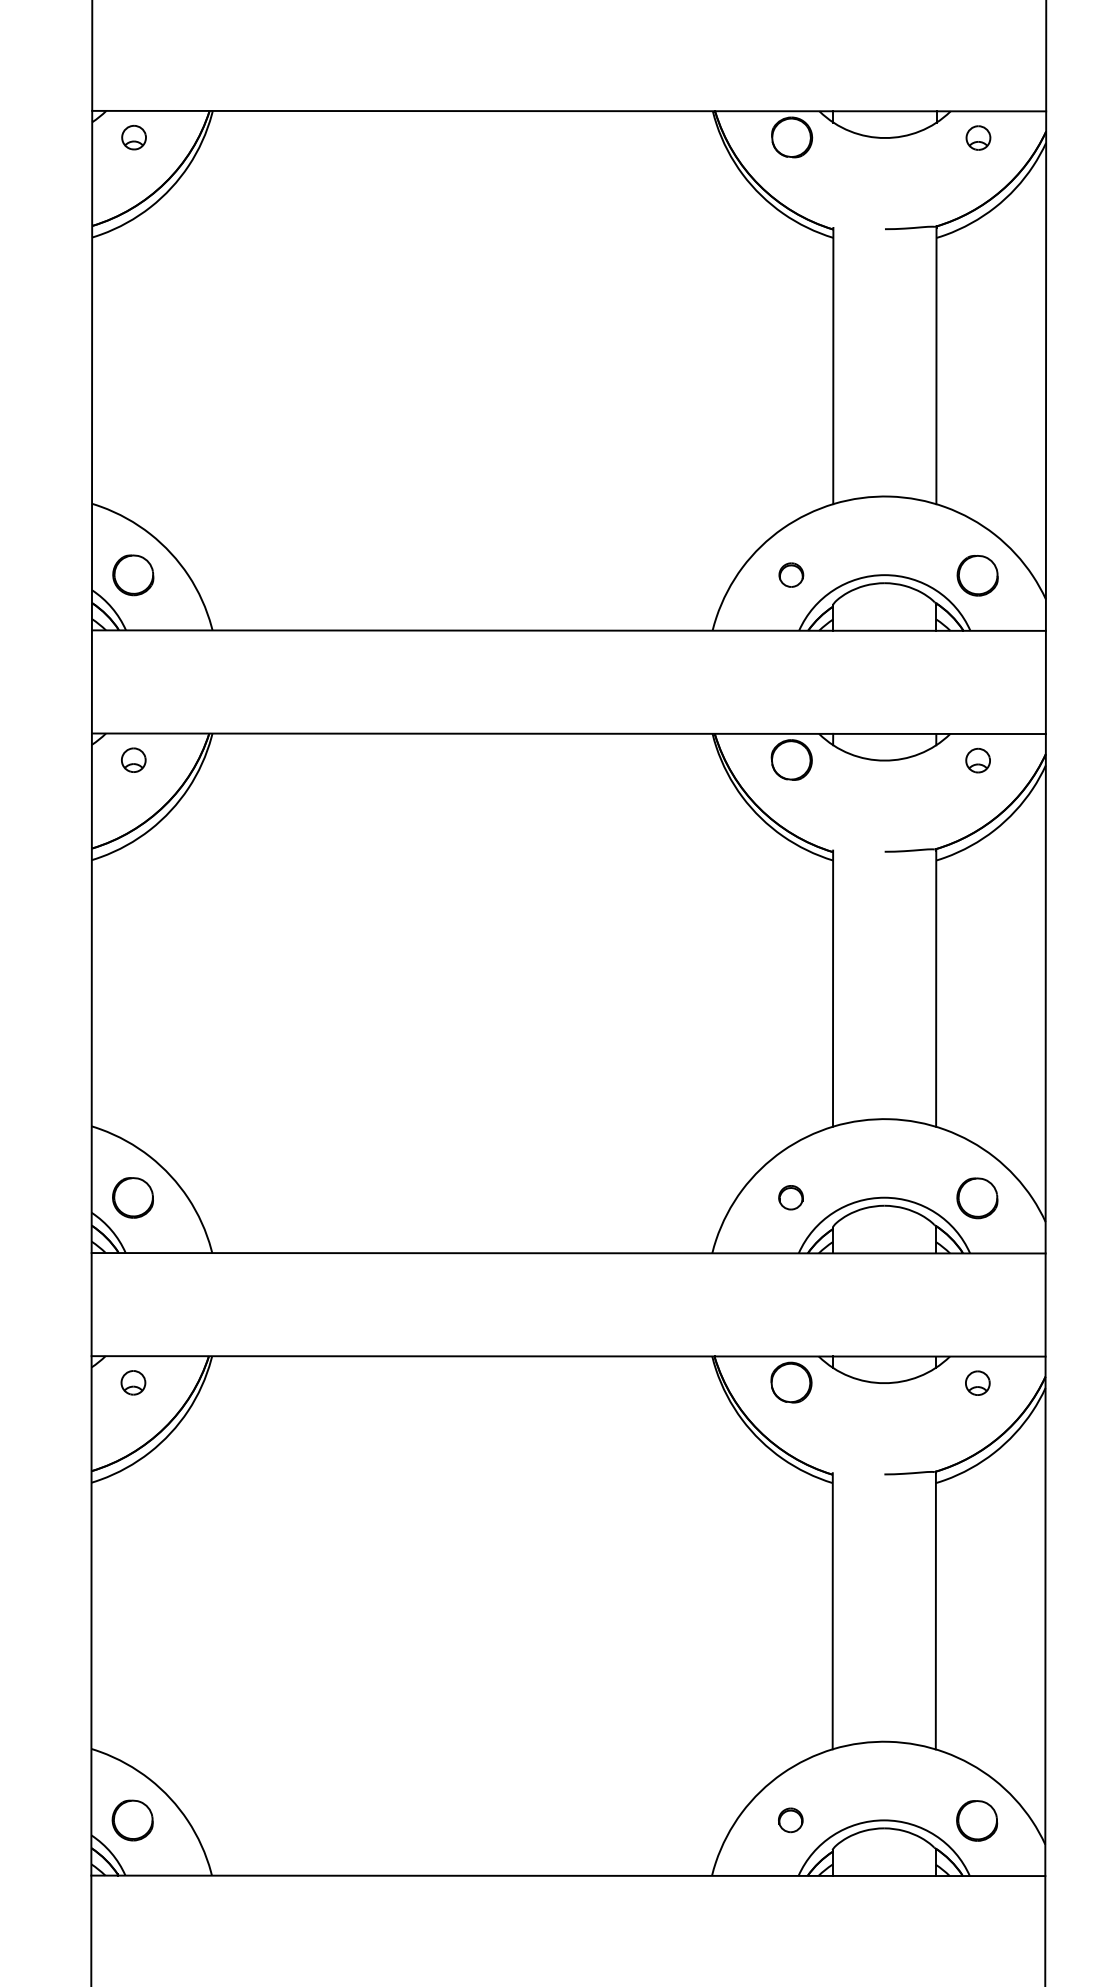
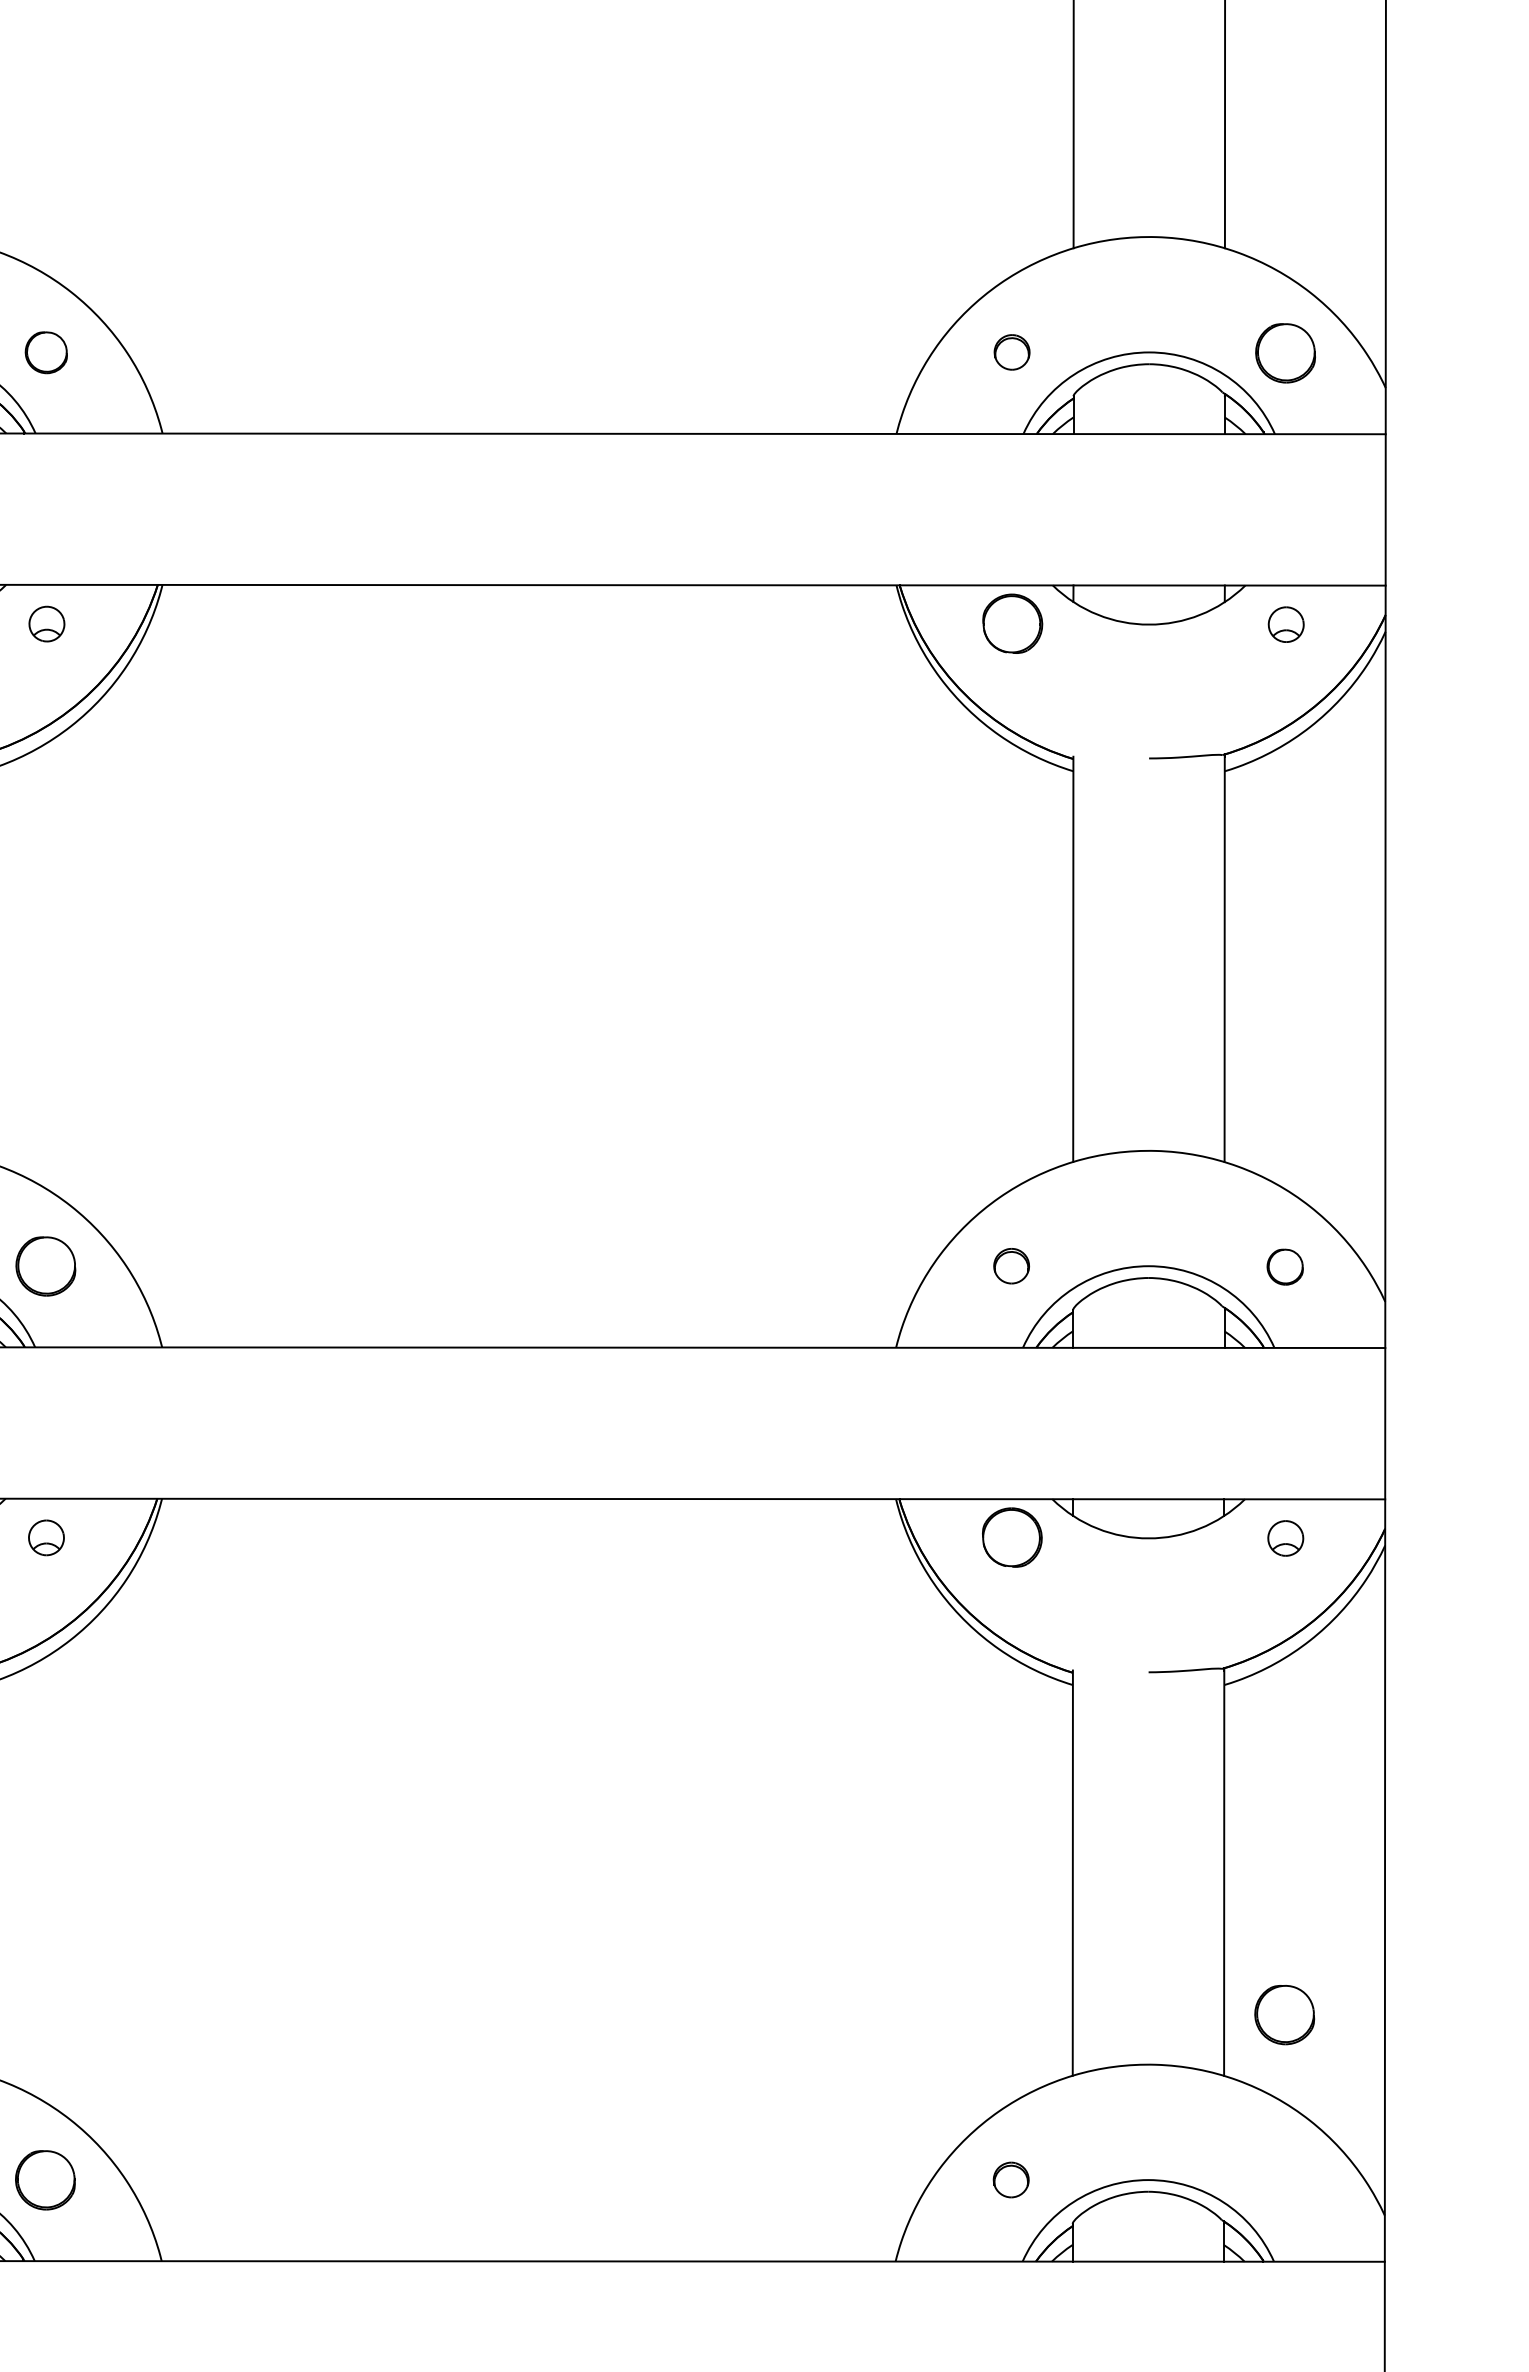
part: (133, 575) -> (46, 352), size x0.7
part: (977, 1198) -> (1285, 1267), size x0.6
part: (977, 1820) -> (1285, 2014), moved

